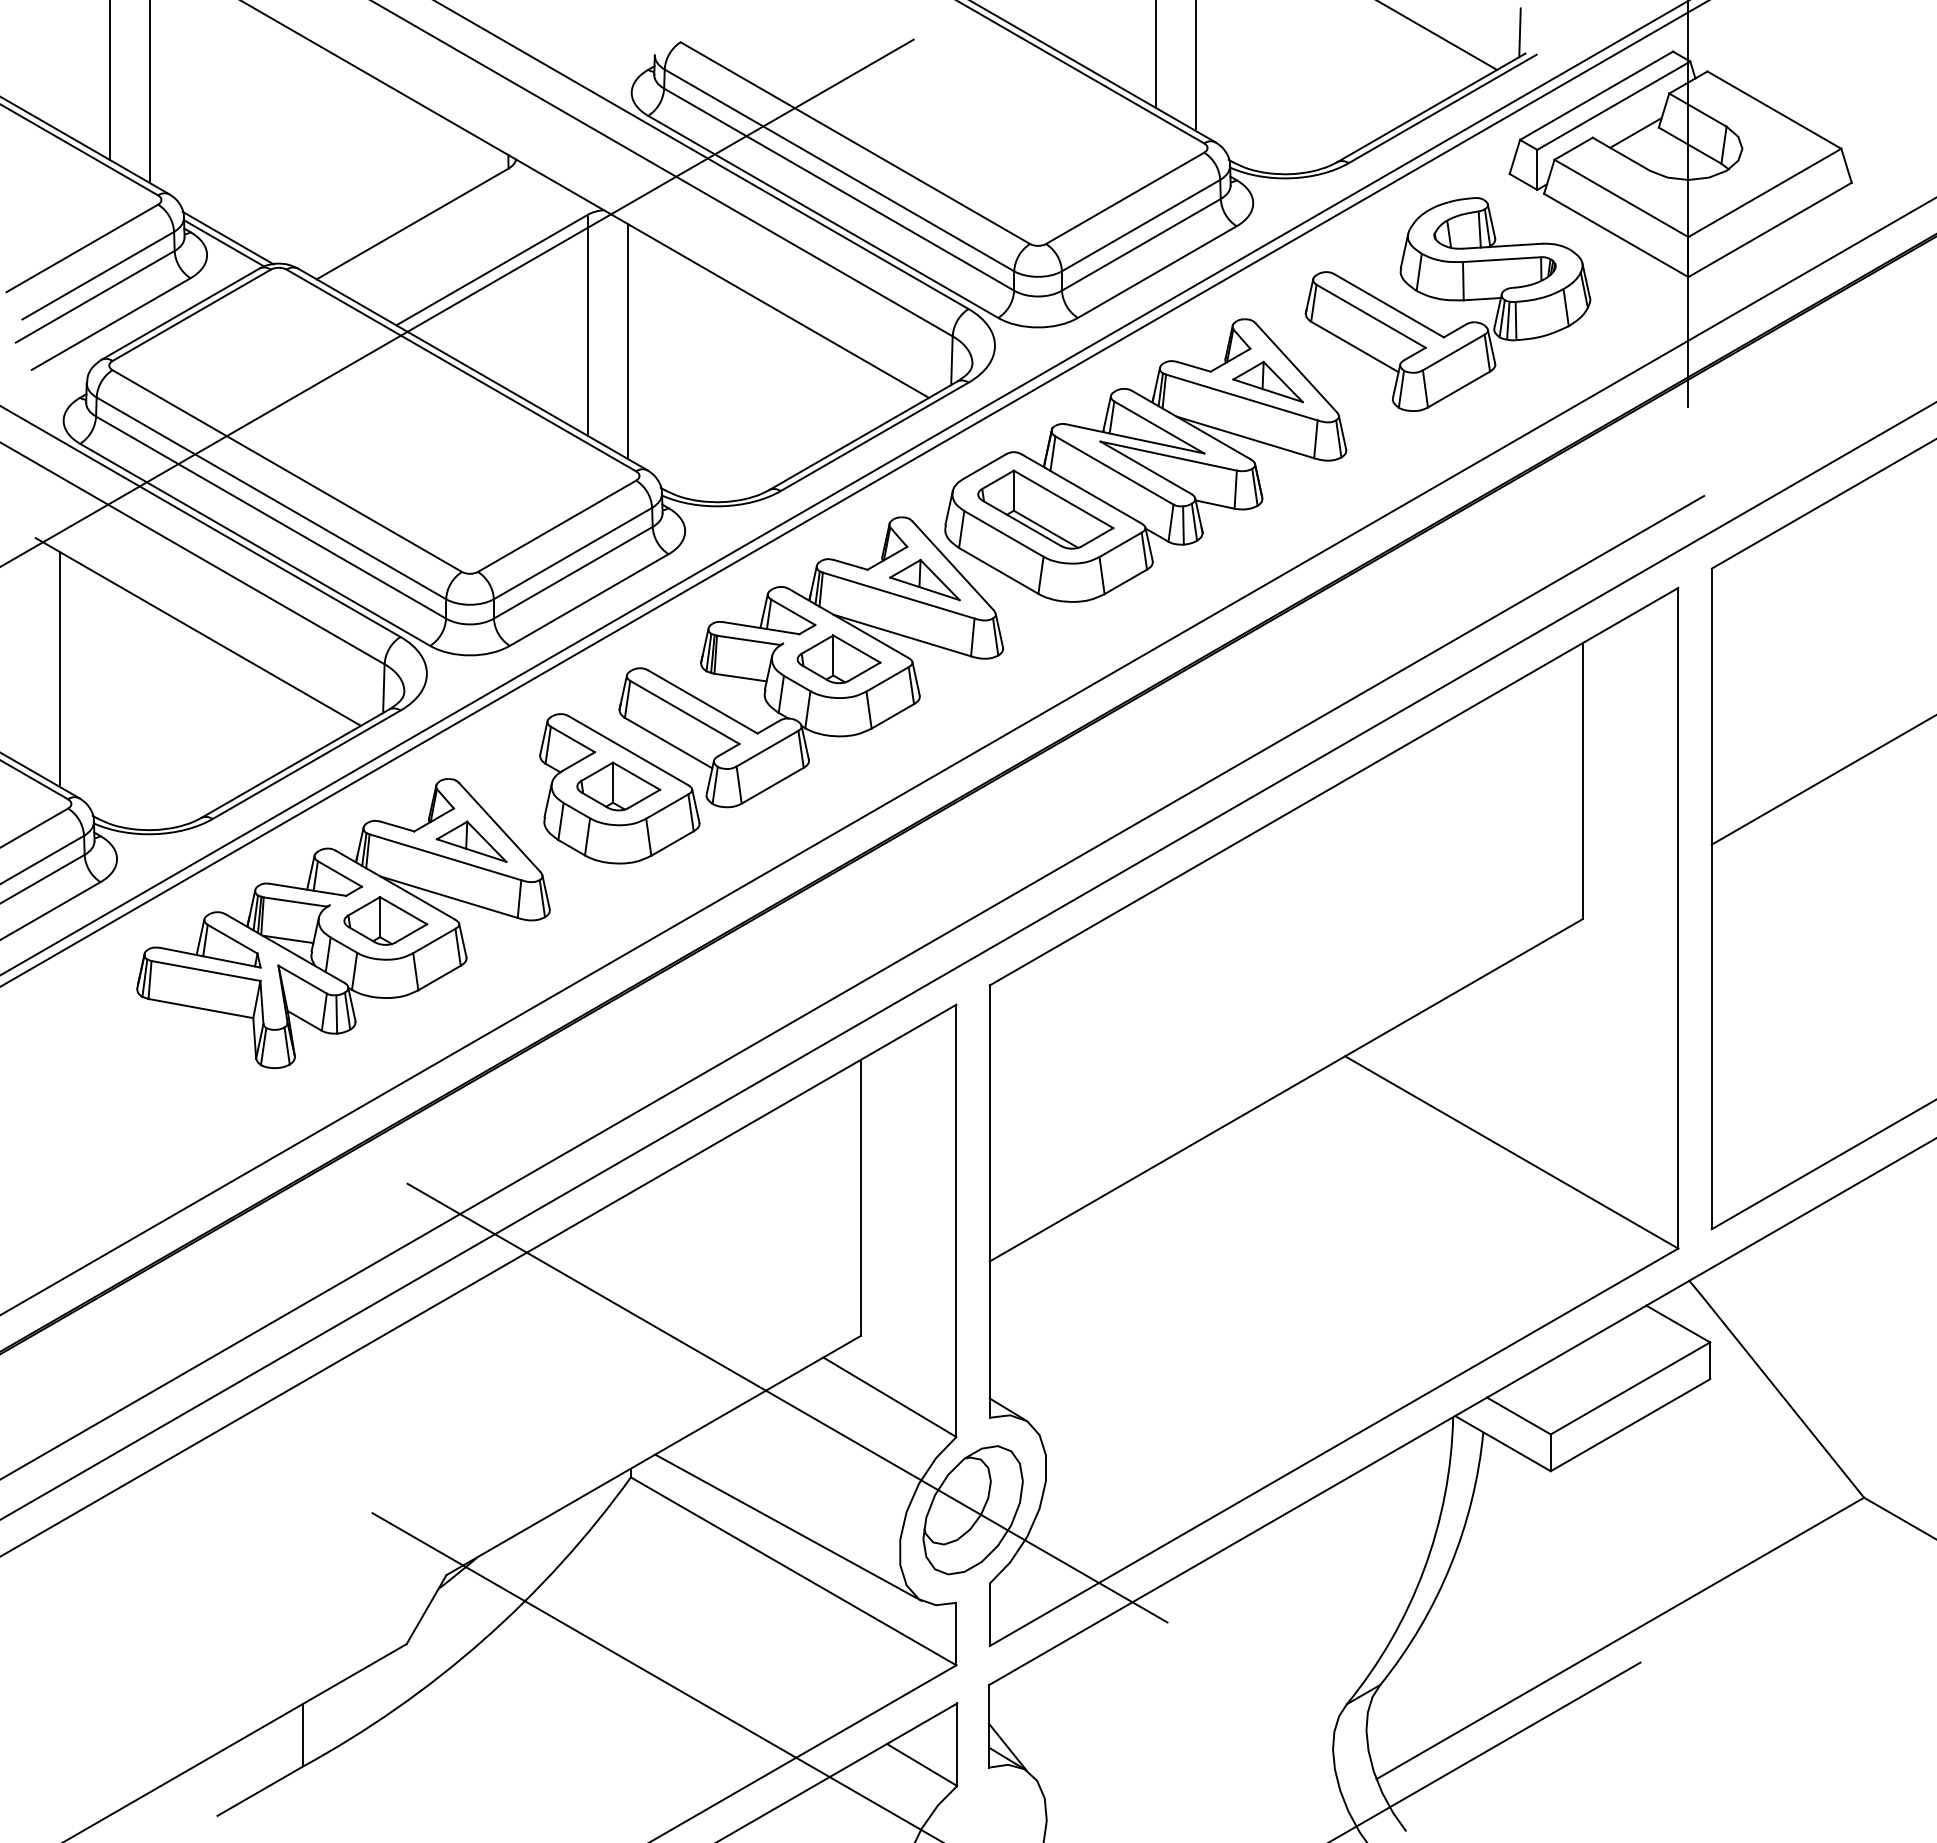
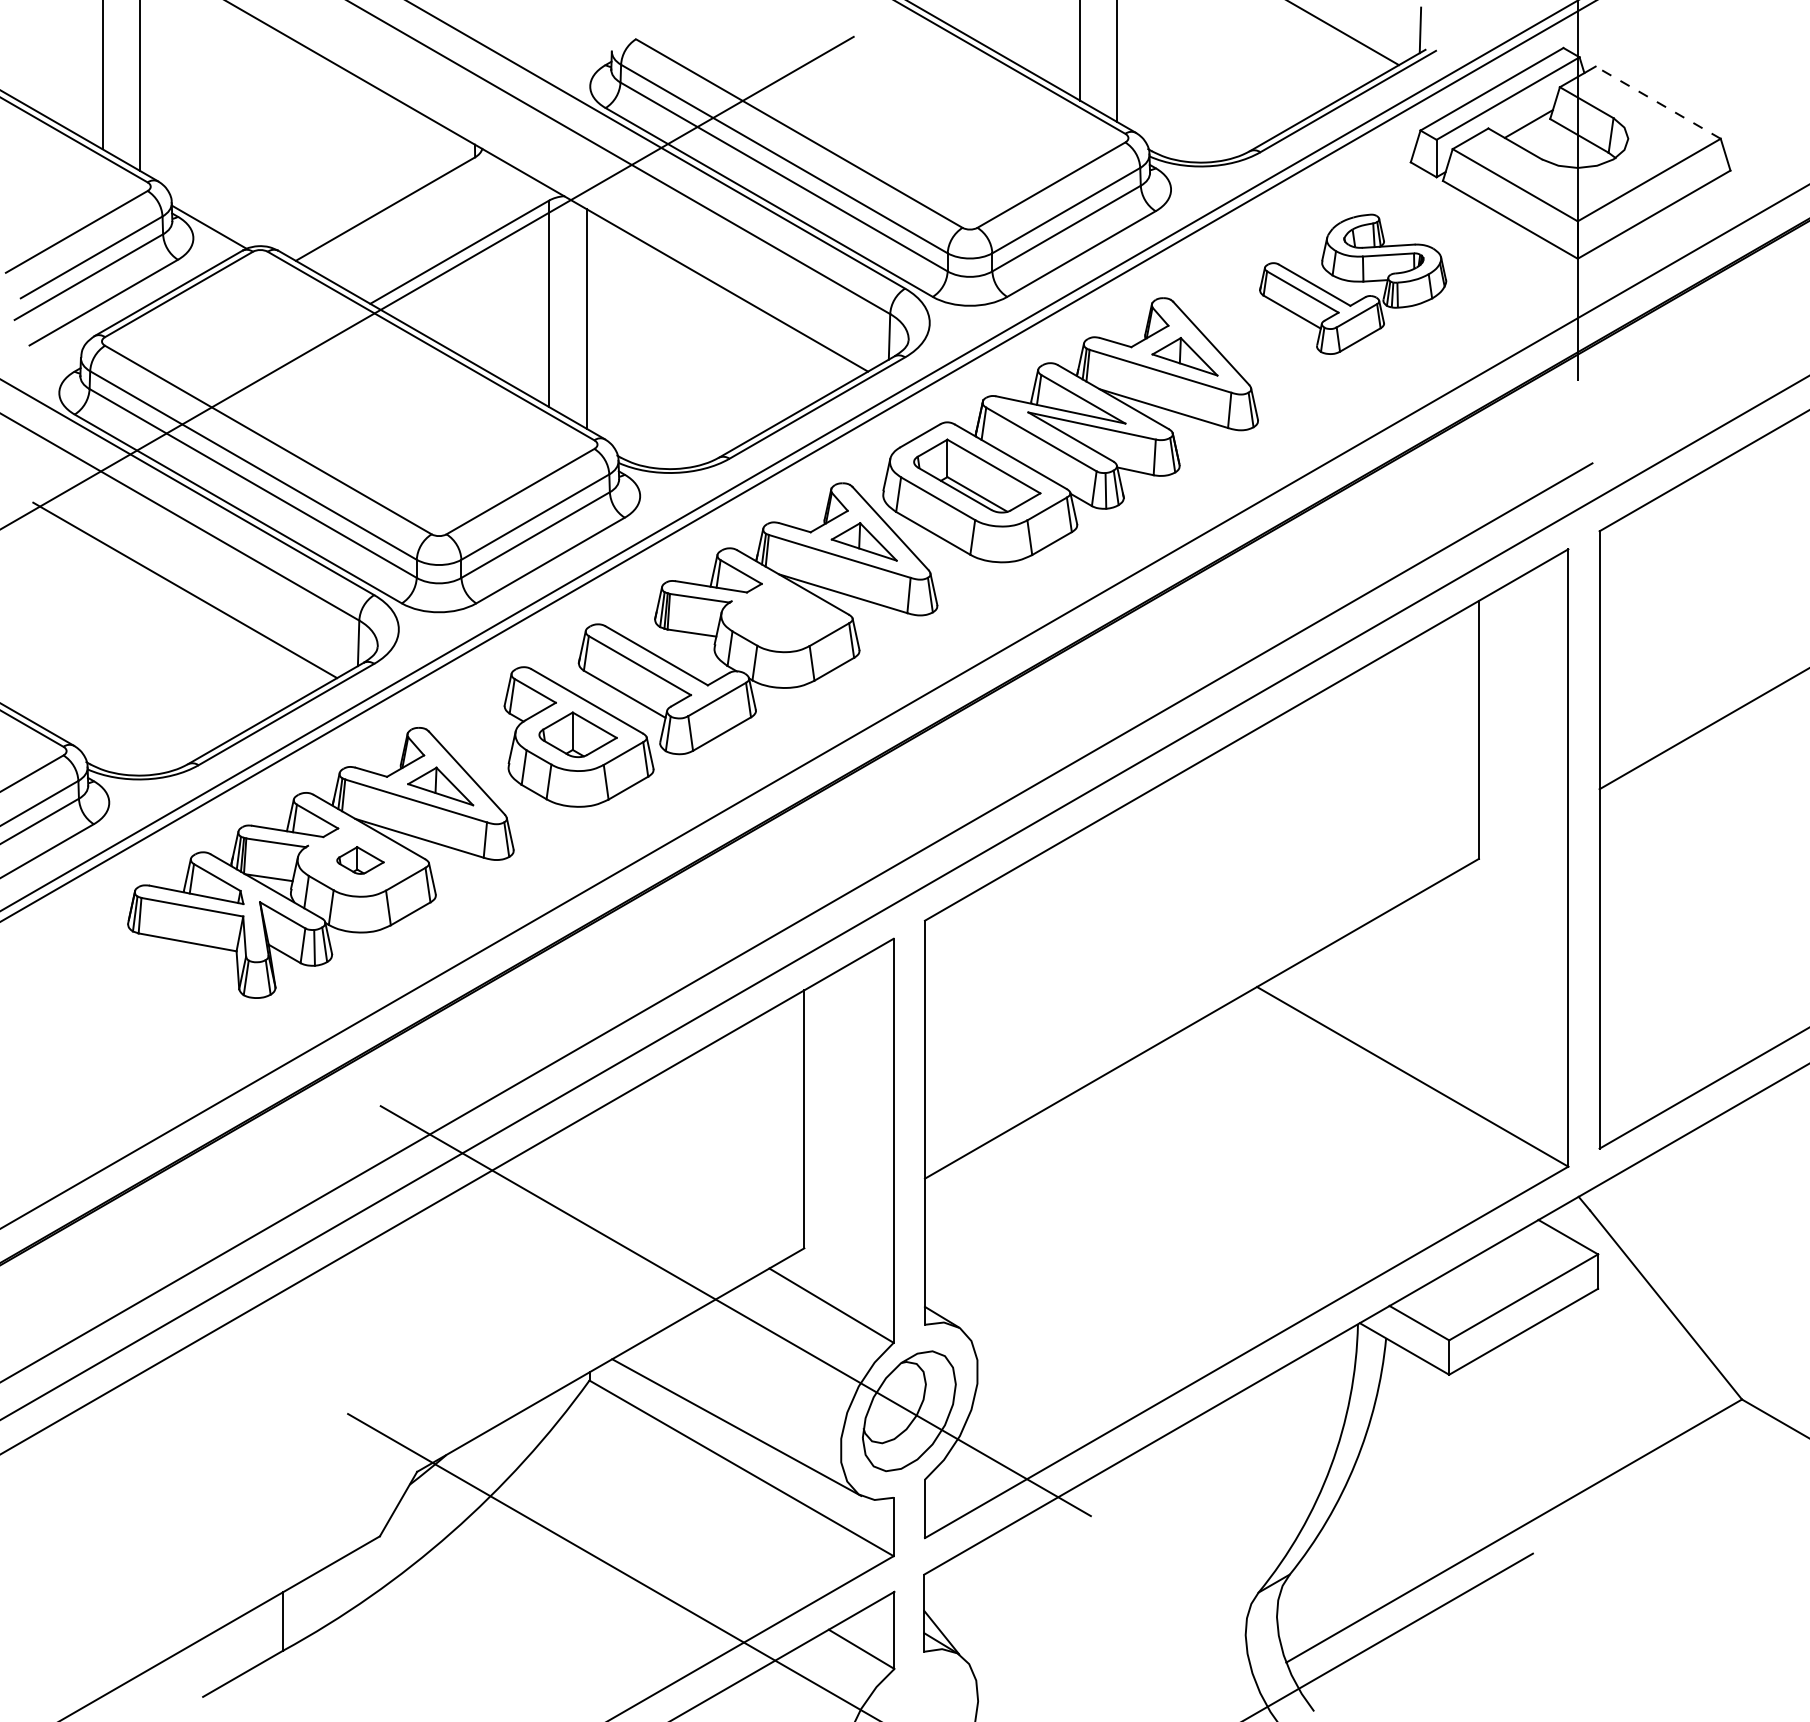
line: (1773, 109) -> (1657, 102), solid -> dashed
line: (227, 237) -> (212, 221), removed
part: (1447, 304) -> (1352, 284), size x0.7
part: (838, 659) -> (783, 616), removed
line: (59, 668) -> (55, 624), removed
part: (385, 920) -> (360, 860), size x0.6

